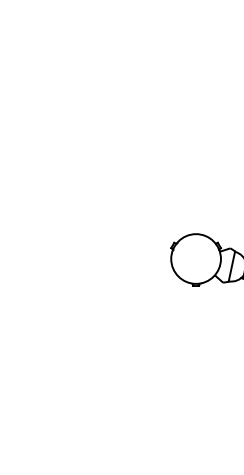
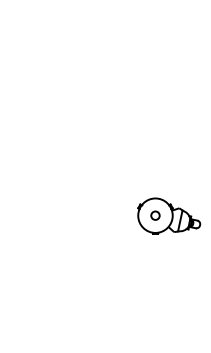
circle: (196, 258) -> (155, 215), added

